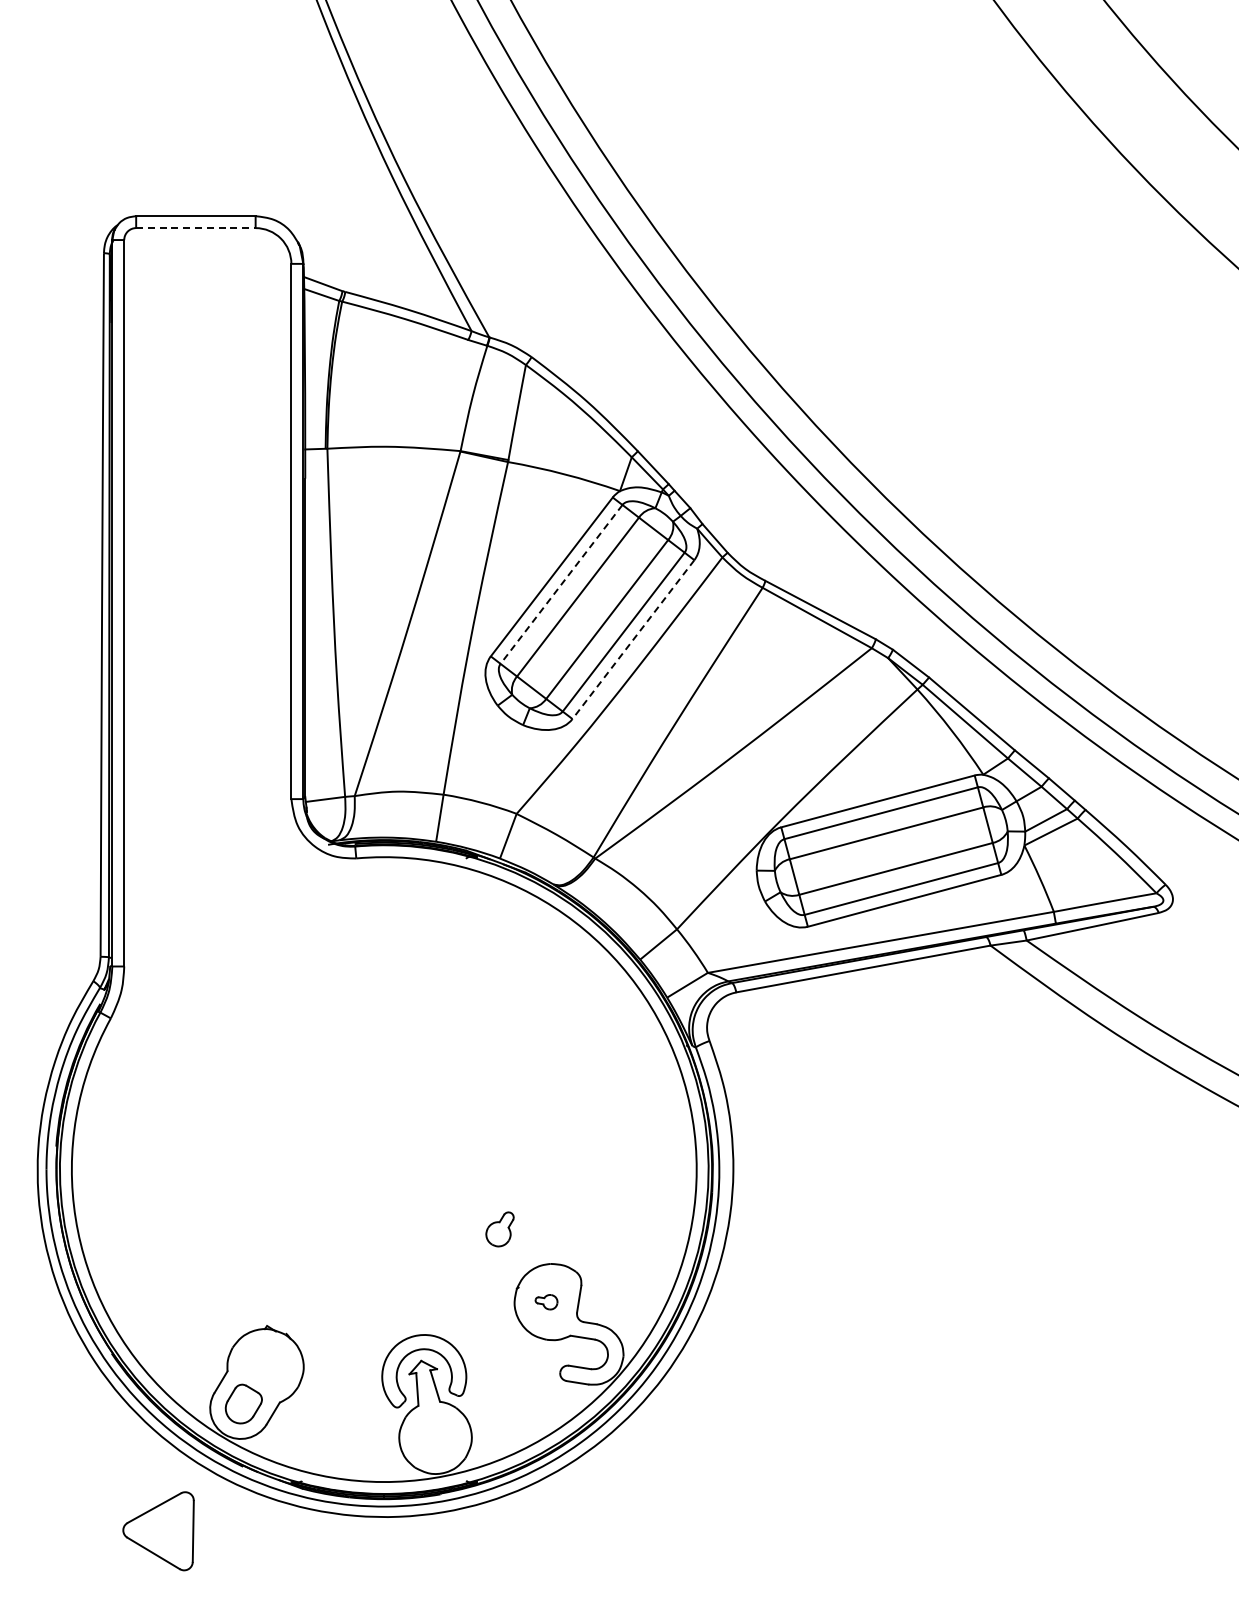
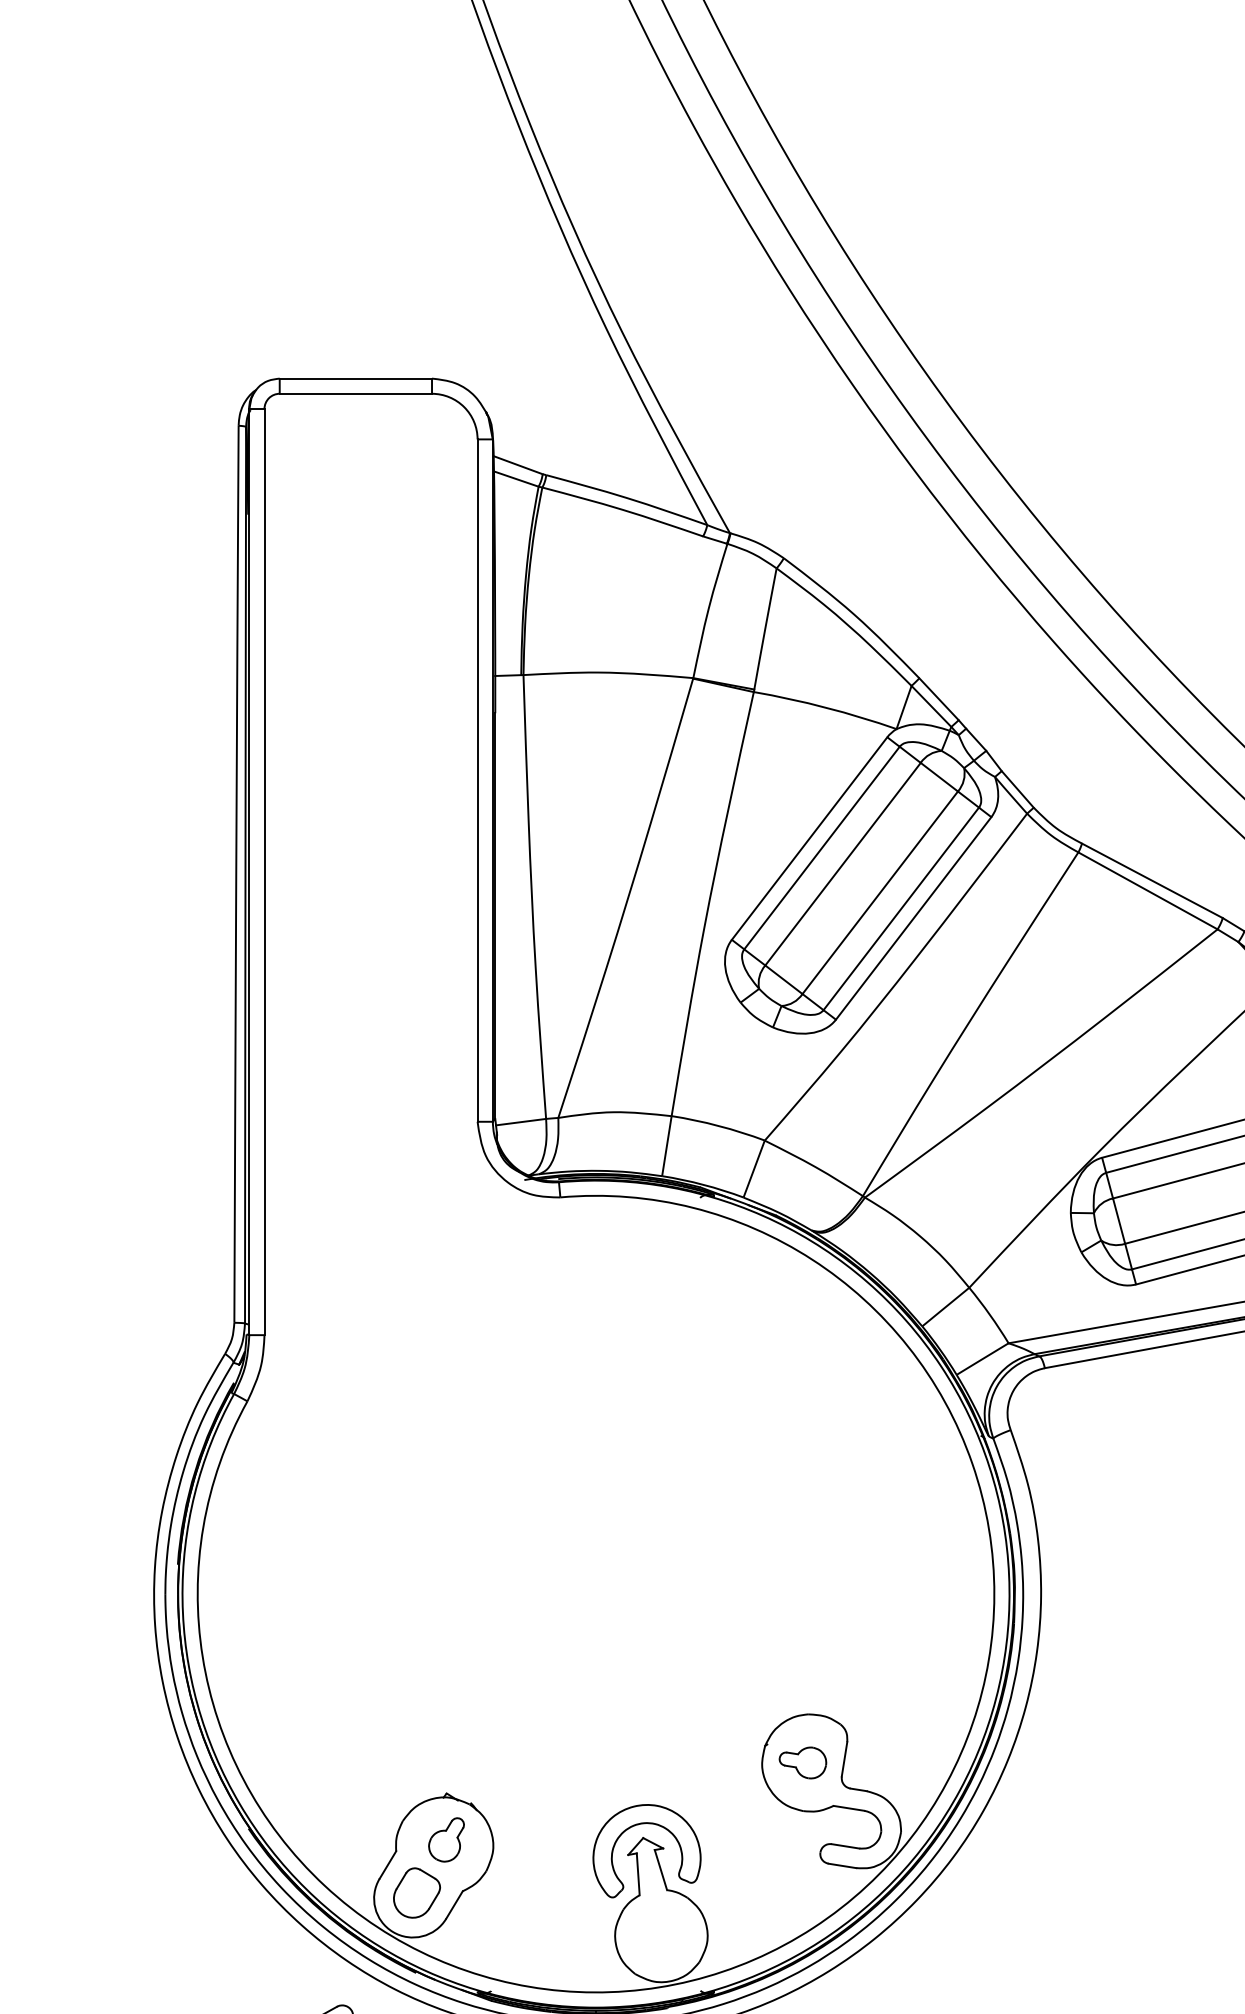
line: (195, 228) -> (355, 394), dashed -> solid
line: (561, 584) -> (821, 848), dashed -> solid
line: (633, 640) -> (913, 919), dashed -> solid
part: (499, 1229) -> (445, 1840), moved
part: (546, 1302) -> (802, 1763), size x1.67

